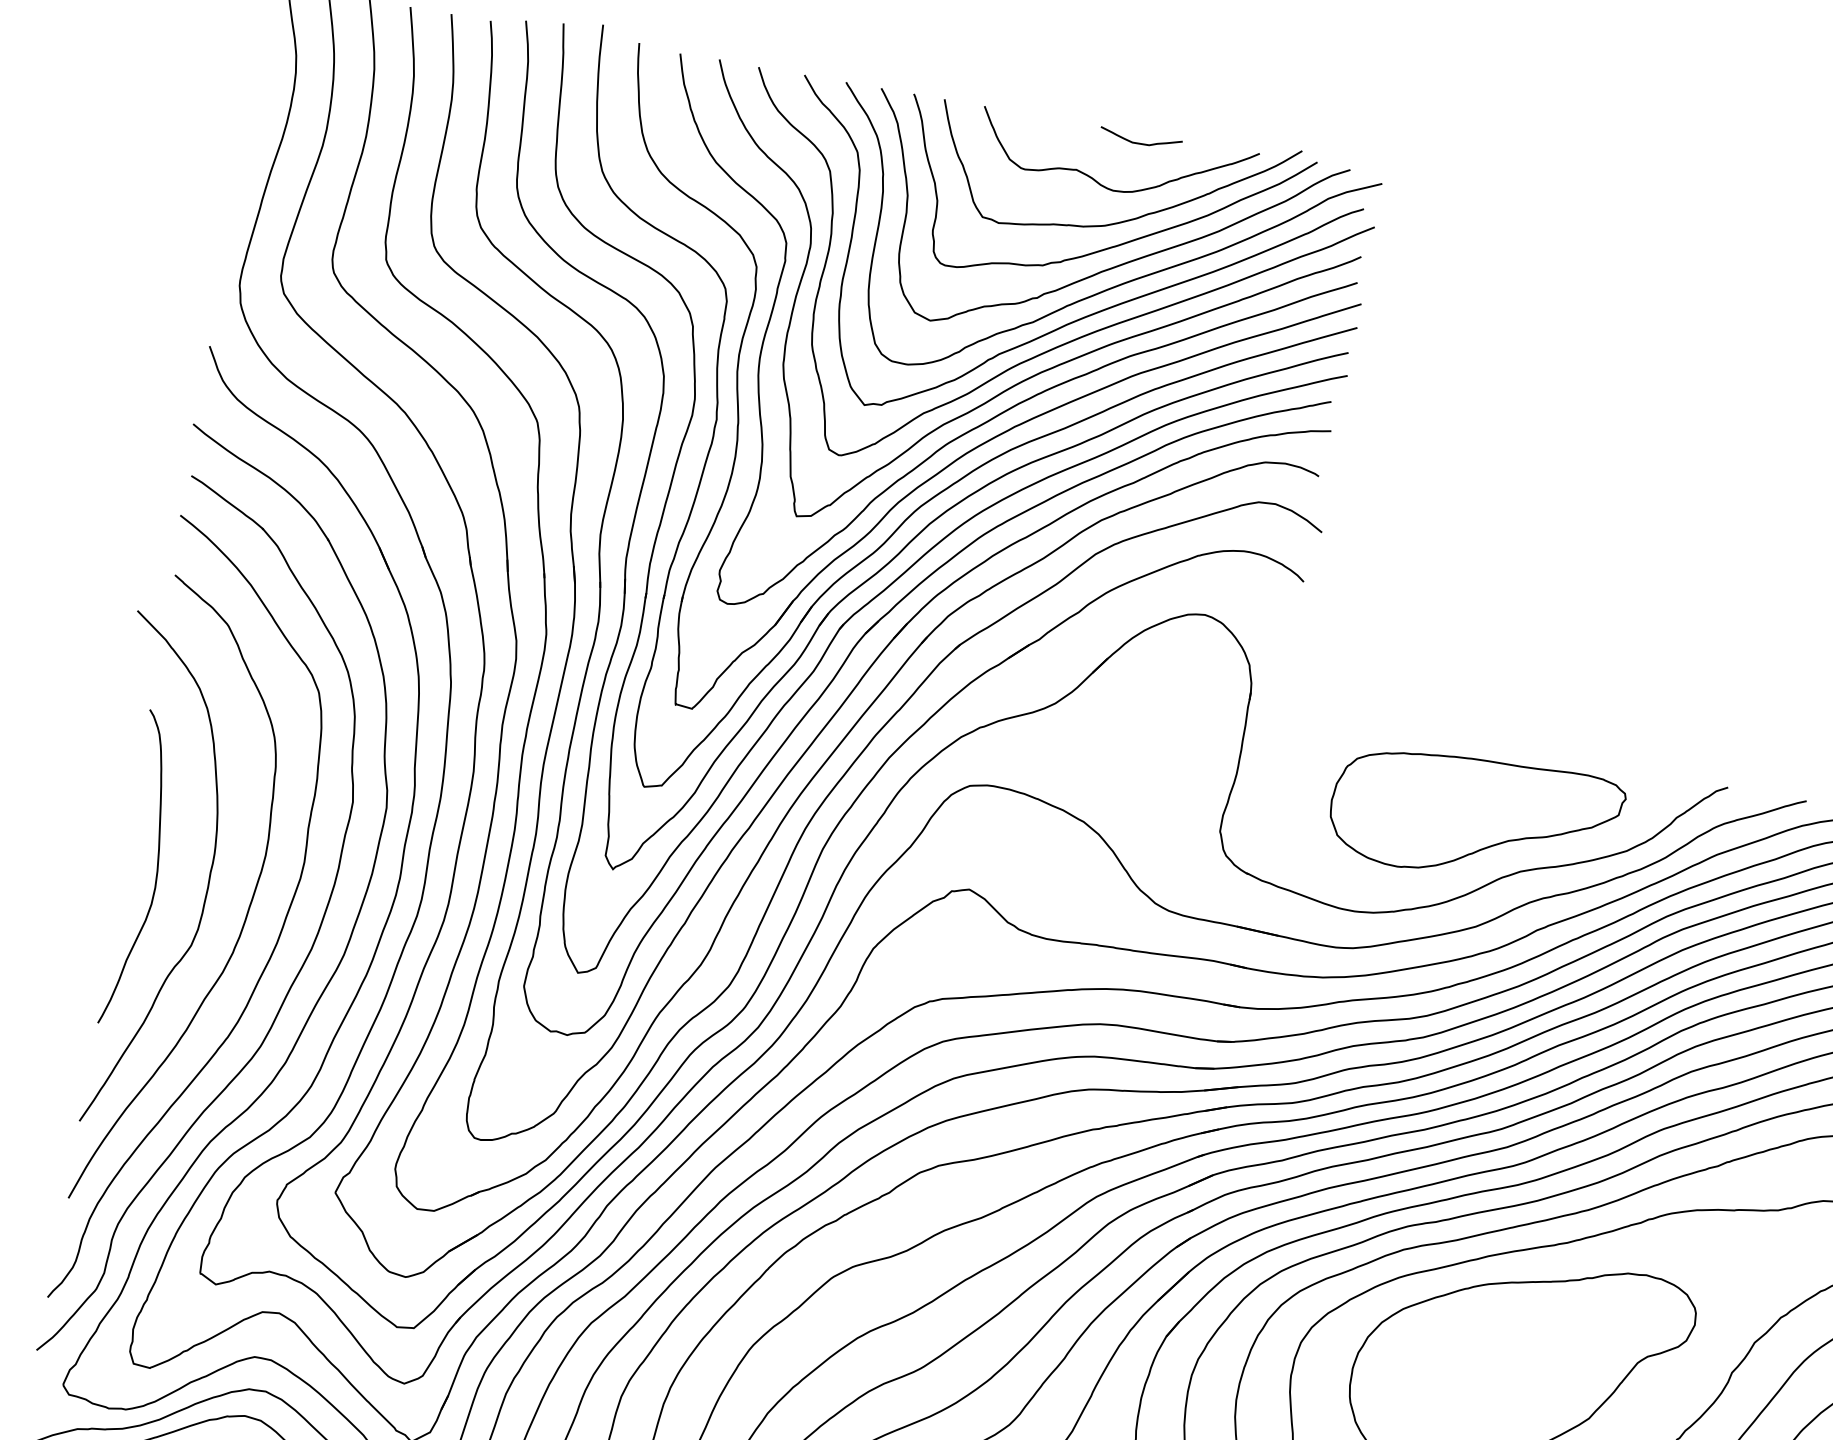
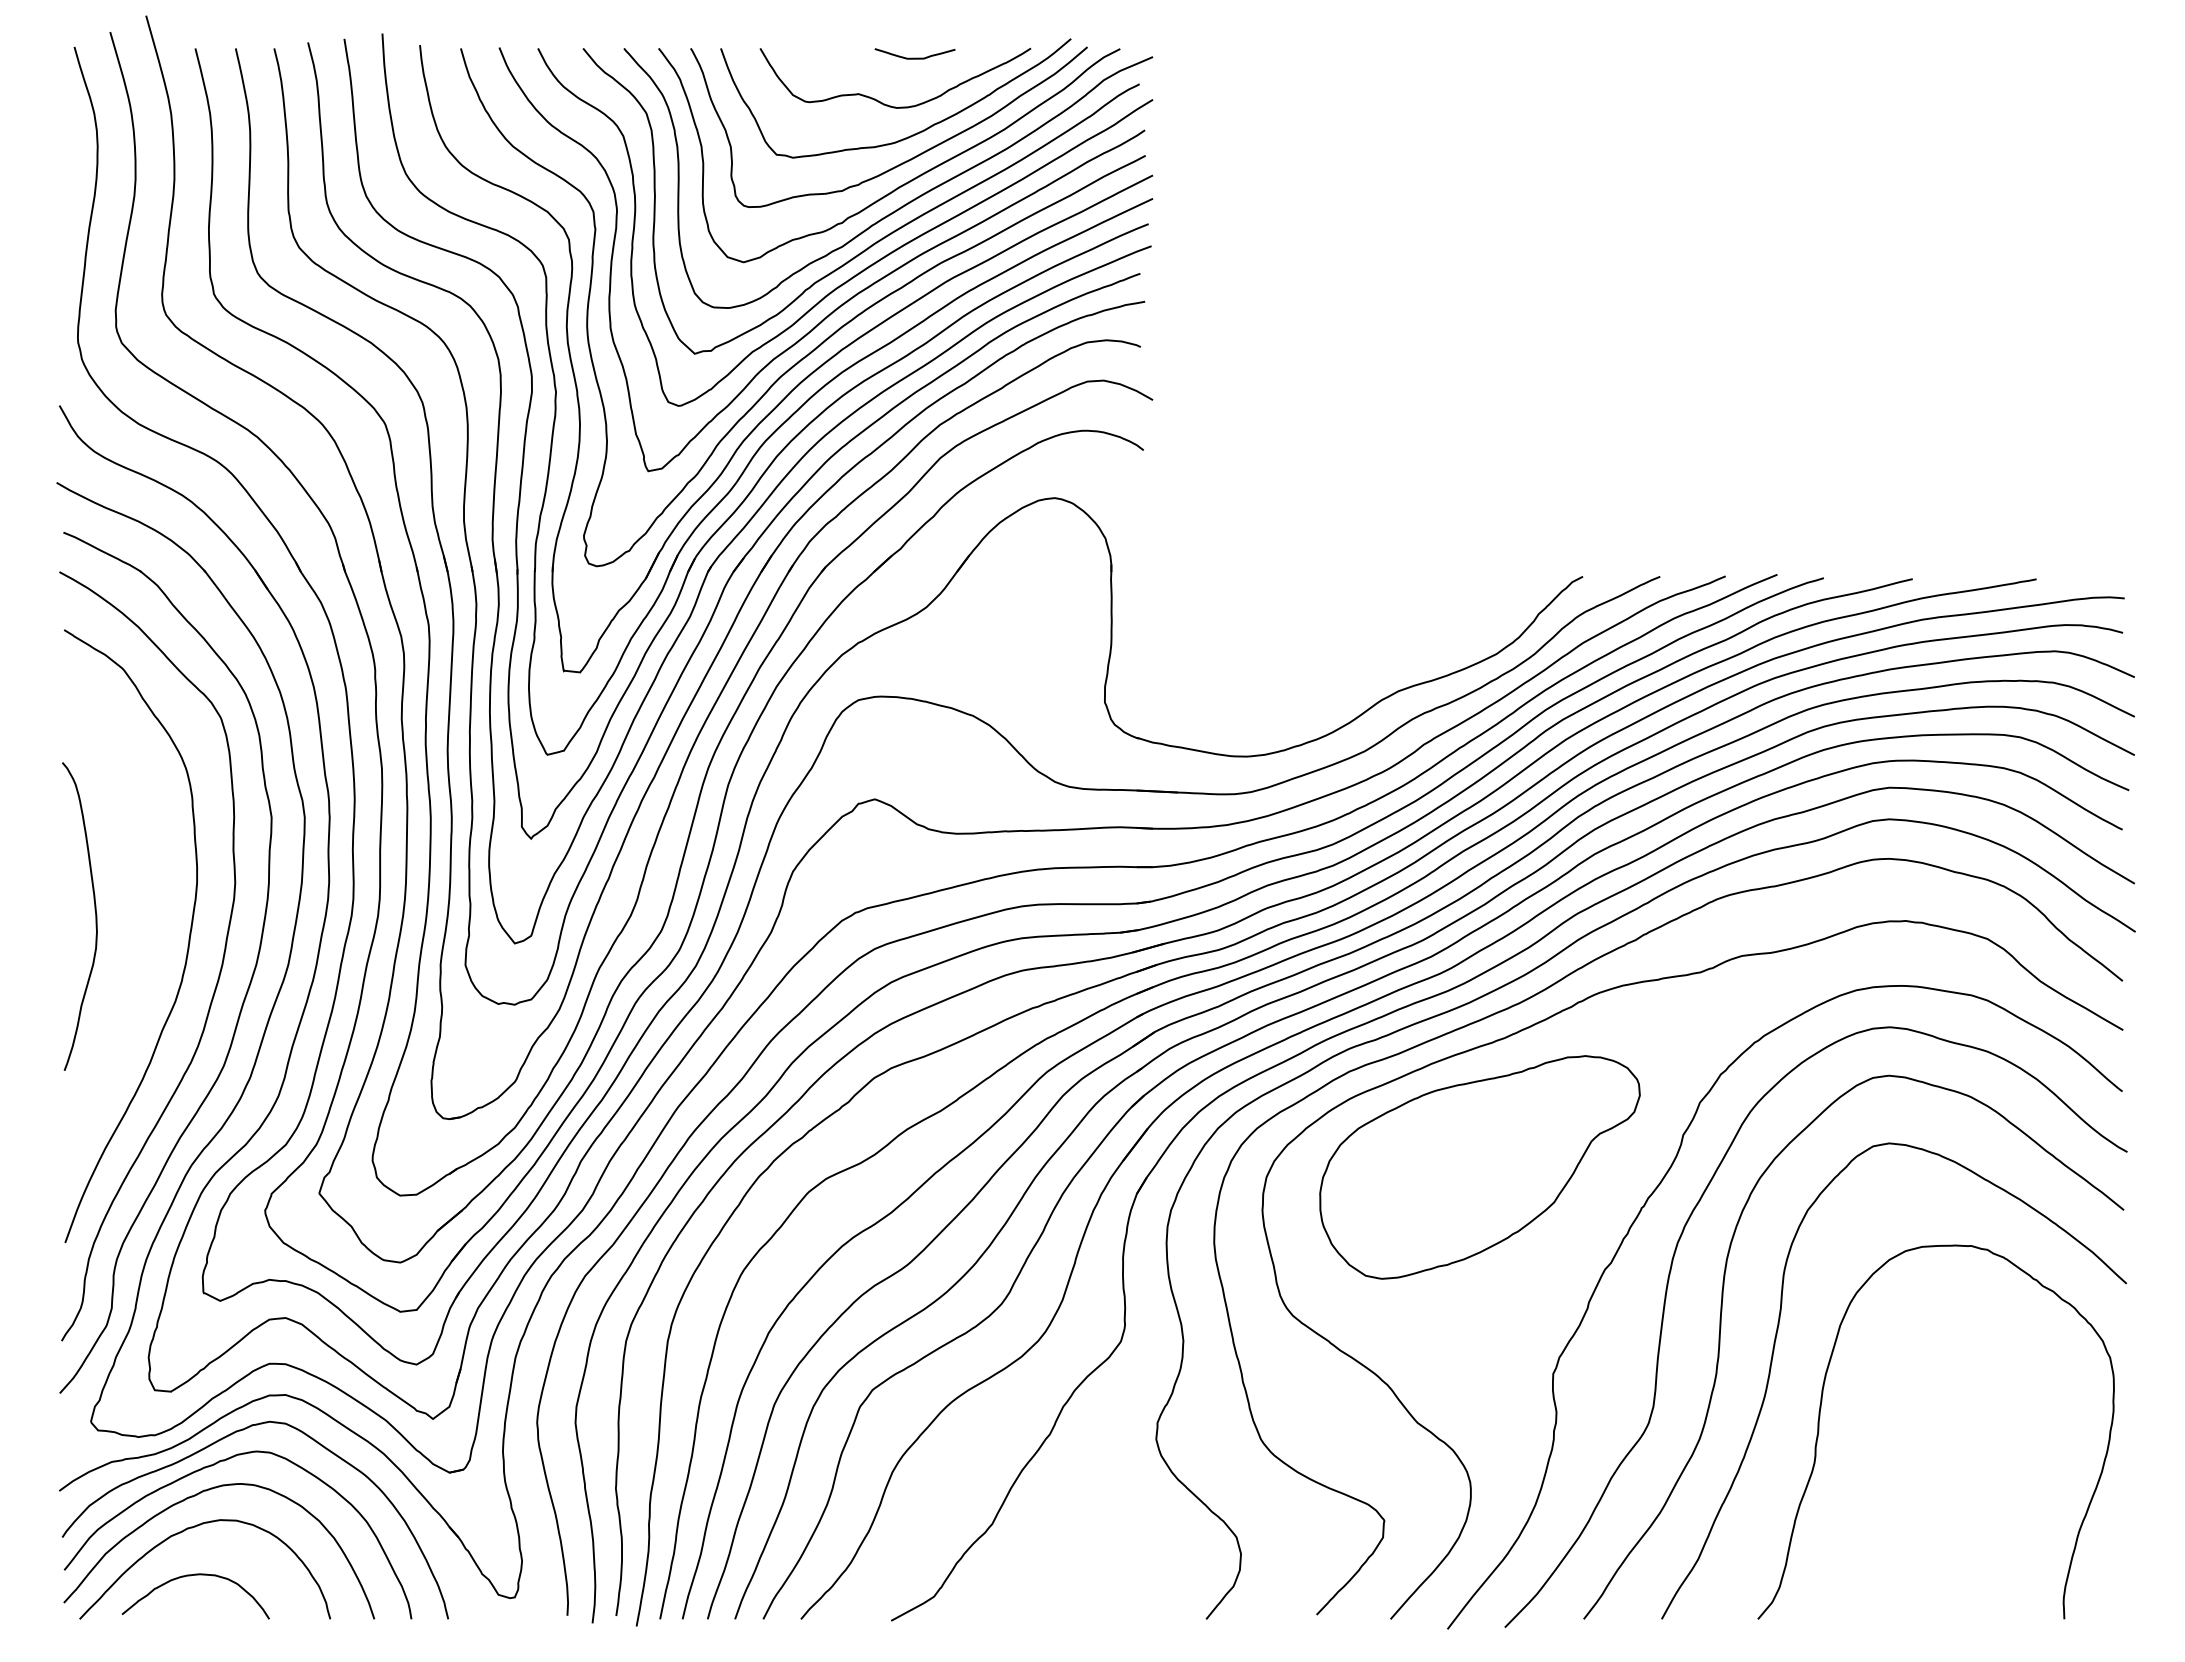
part: (1475, 818) -> (1346, 647), removed
curve: (208, 882) -> (146, 918), removed

